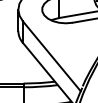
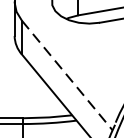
line: (52, 56) -> (68, 75), solid -> dashed

